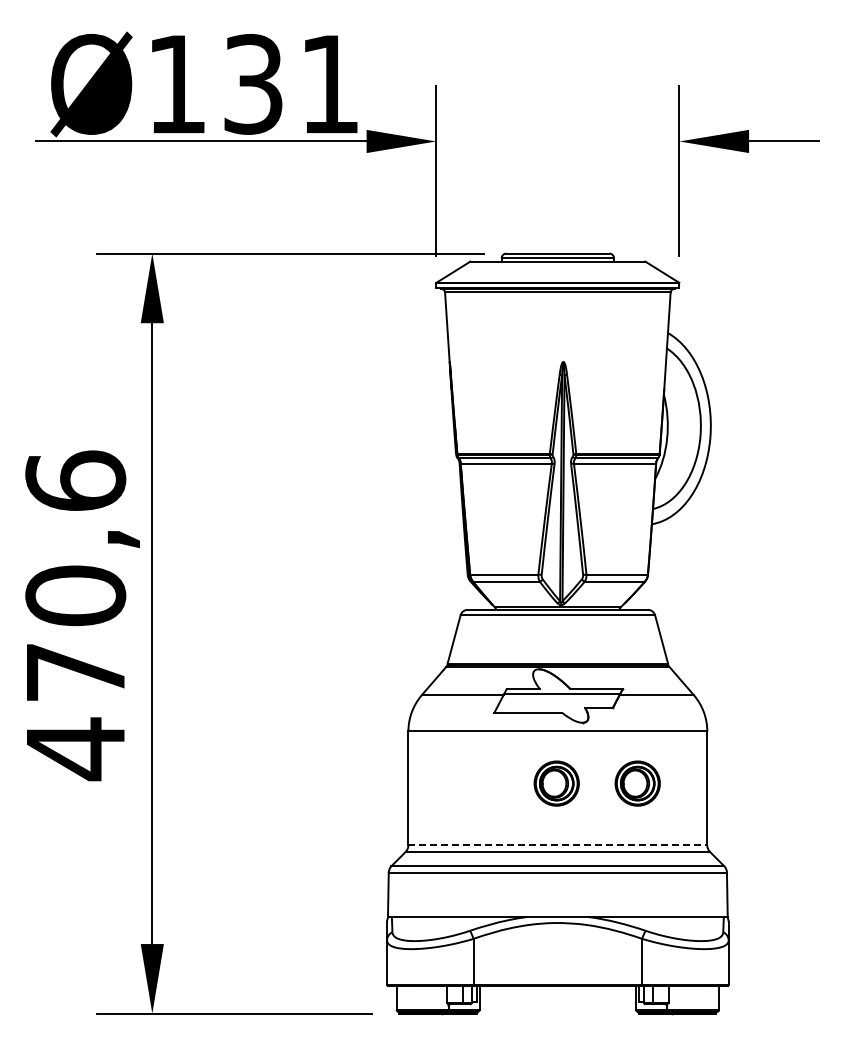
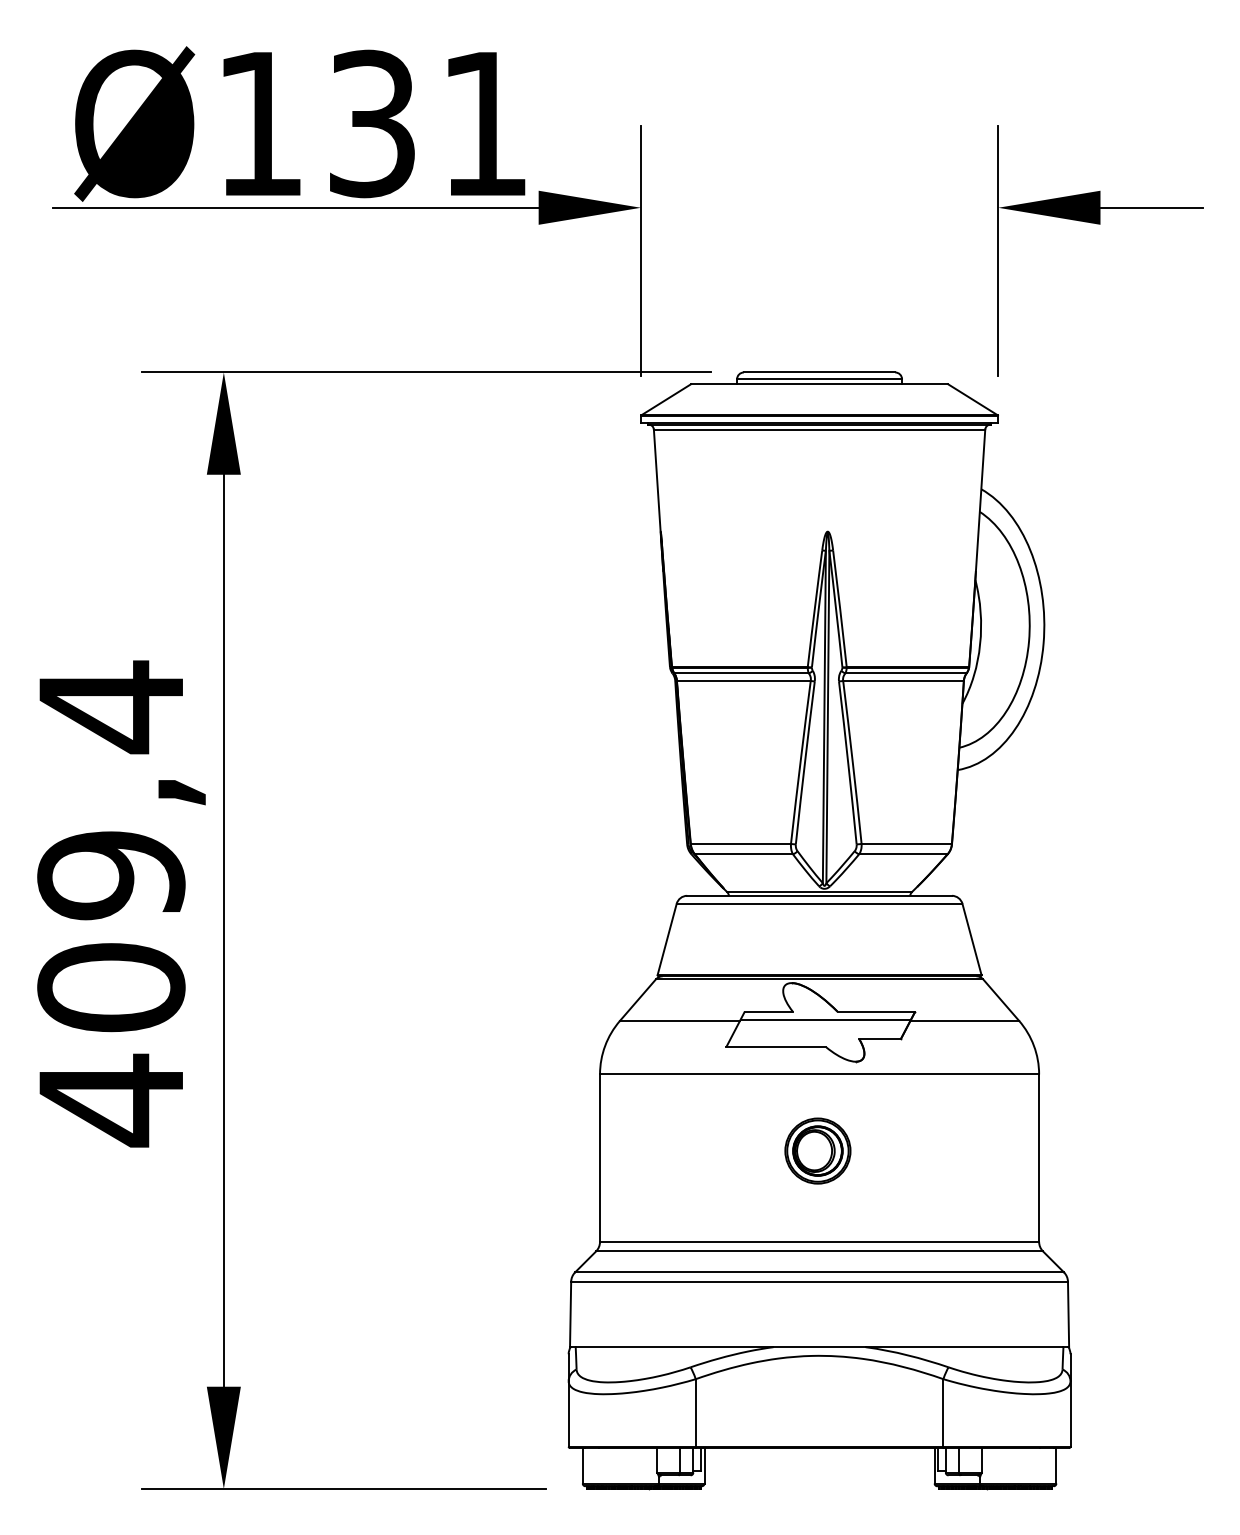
text: (75, 575) -> (110, 845), 470,6 -> 409,4
part: (637, 783) -> (936, 1150), removed
line: (558, 845) -> (820, 1241), dashed -> solid

